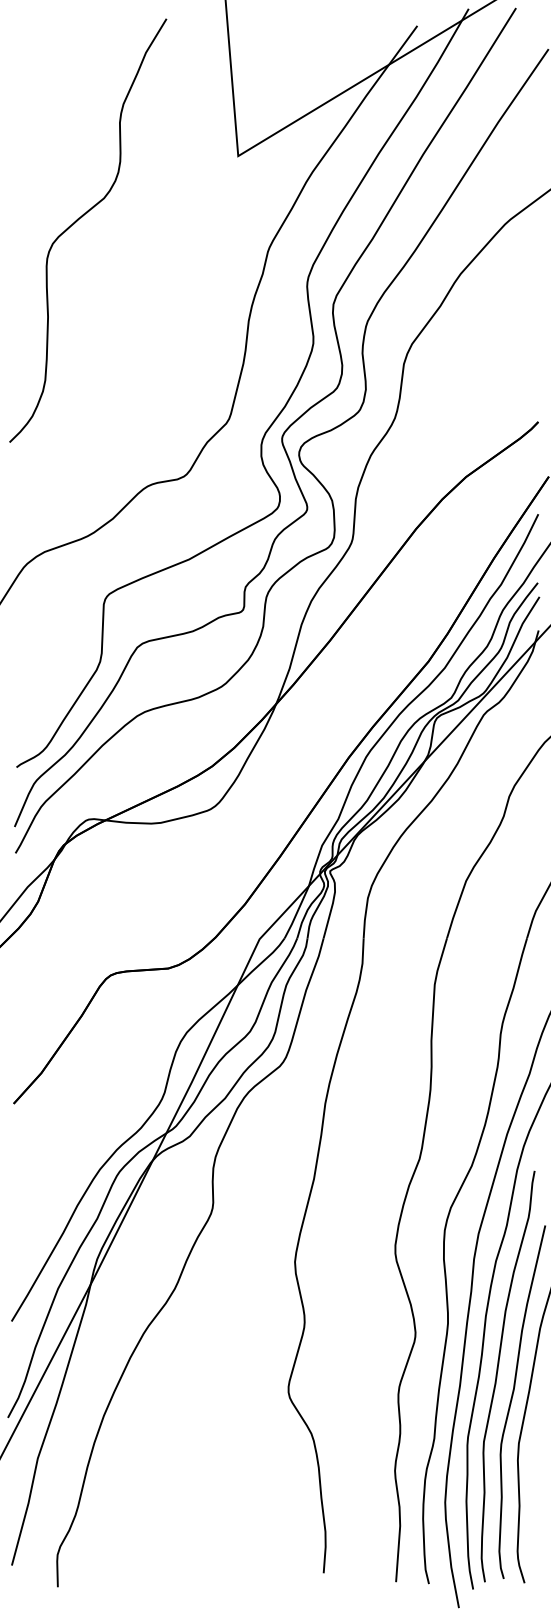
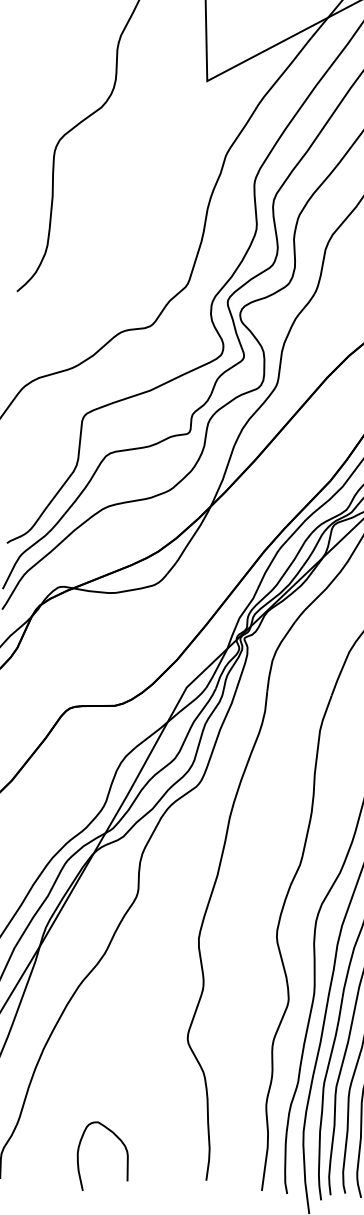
curve: (212, 1532) -> (122, 1143), added

